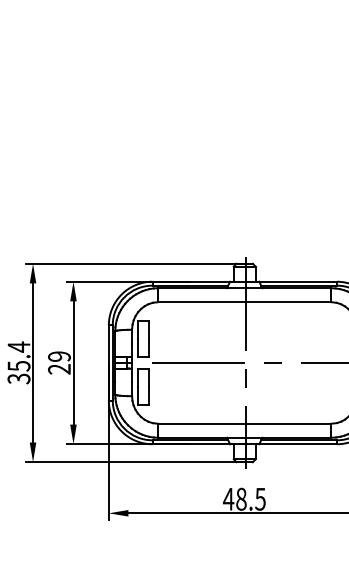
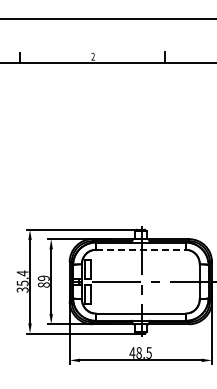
line: (245, 301) -> (141, 249), solid -> dashed
text: (58, 368) -> (43, 284), 29 -> 89

